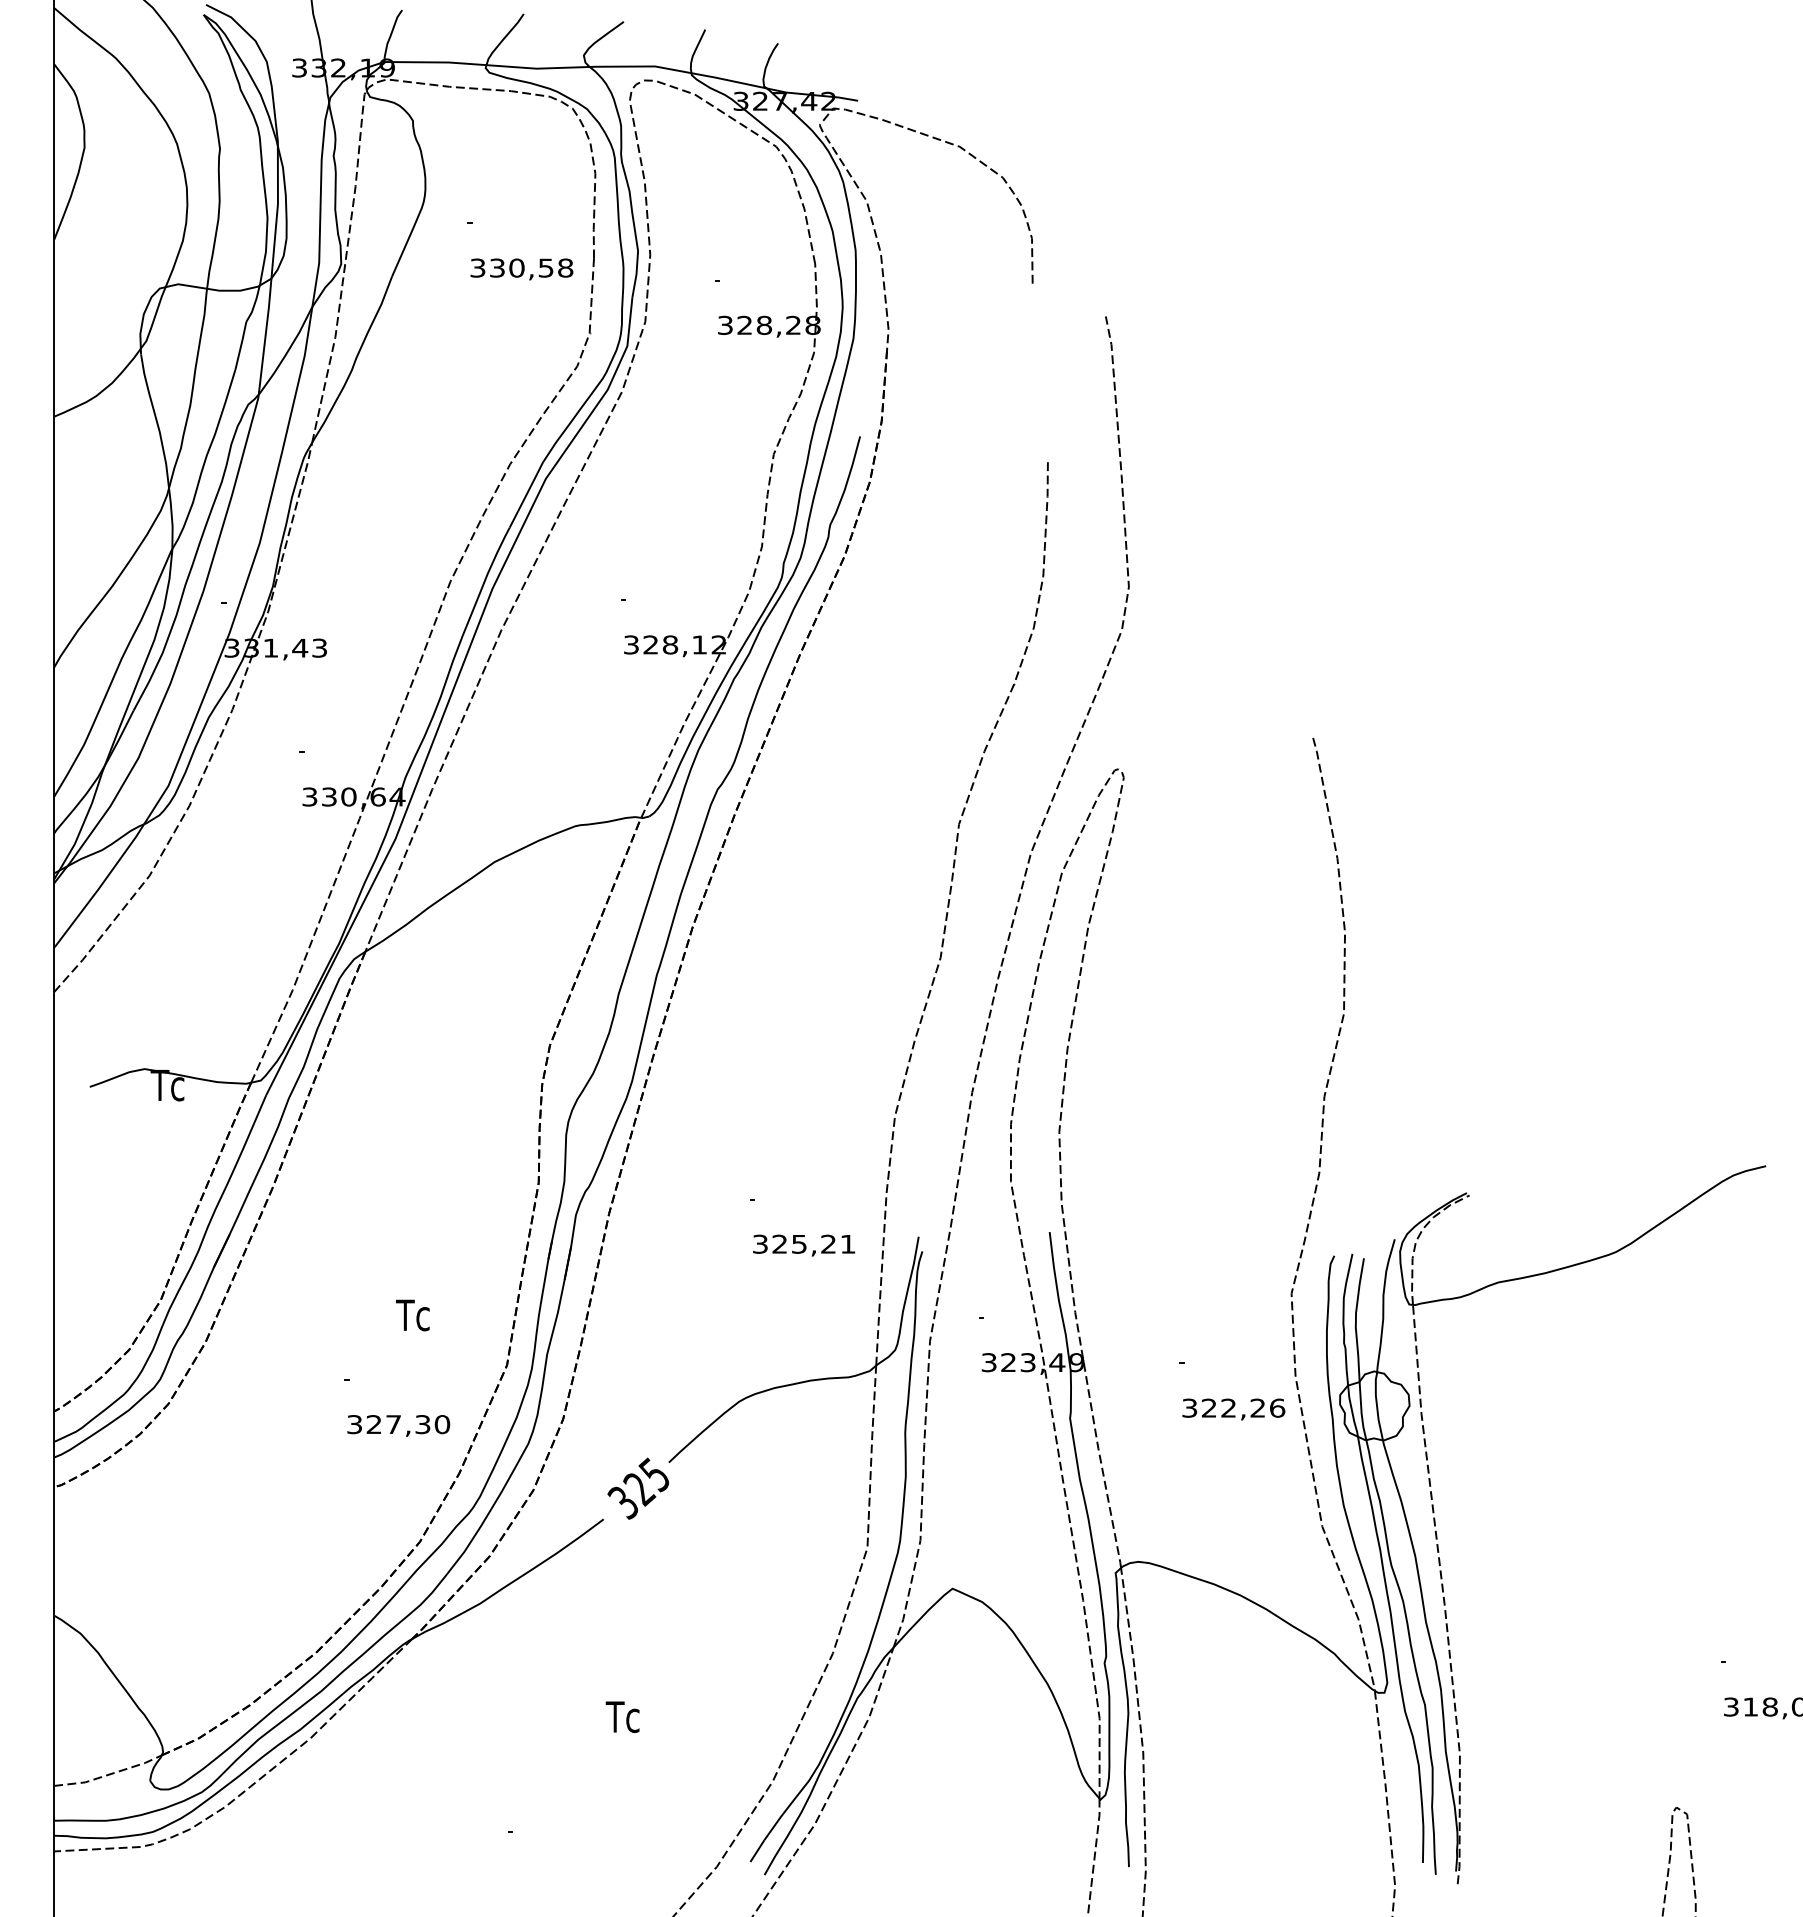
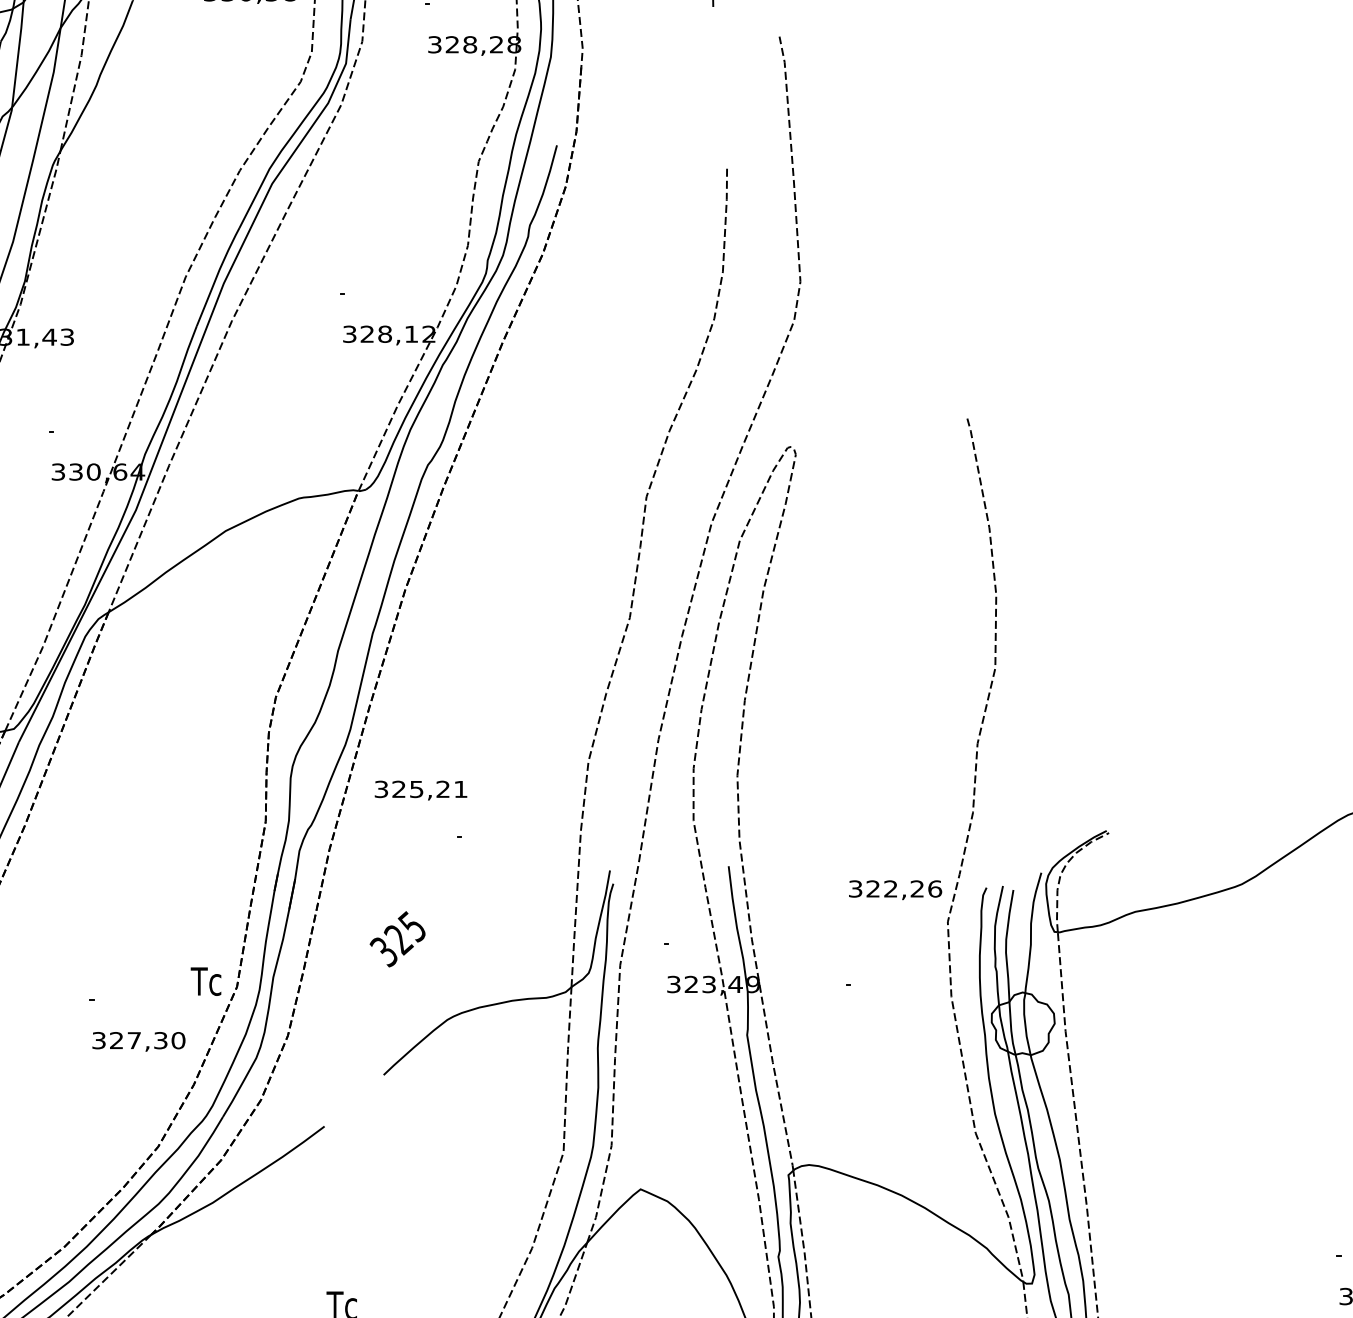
text: (804, 1245) -> (421, 790), moved
text: (412, 1315) -> (205, 981), moved
text: (1233, 1409) -> (895, 890), moved
text: (637, 1488) -> (396, 939), moved

